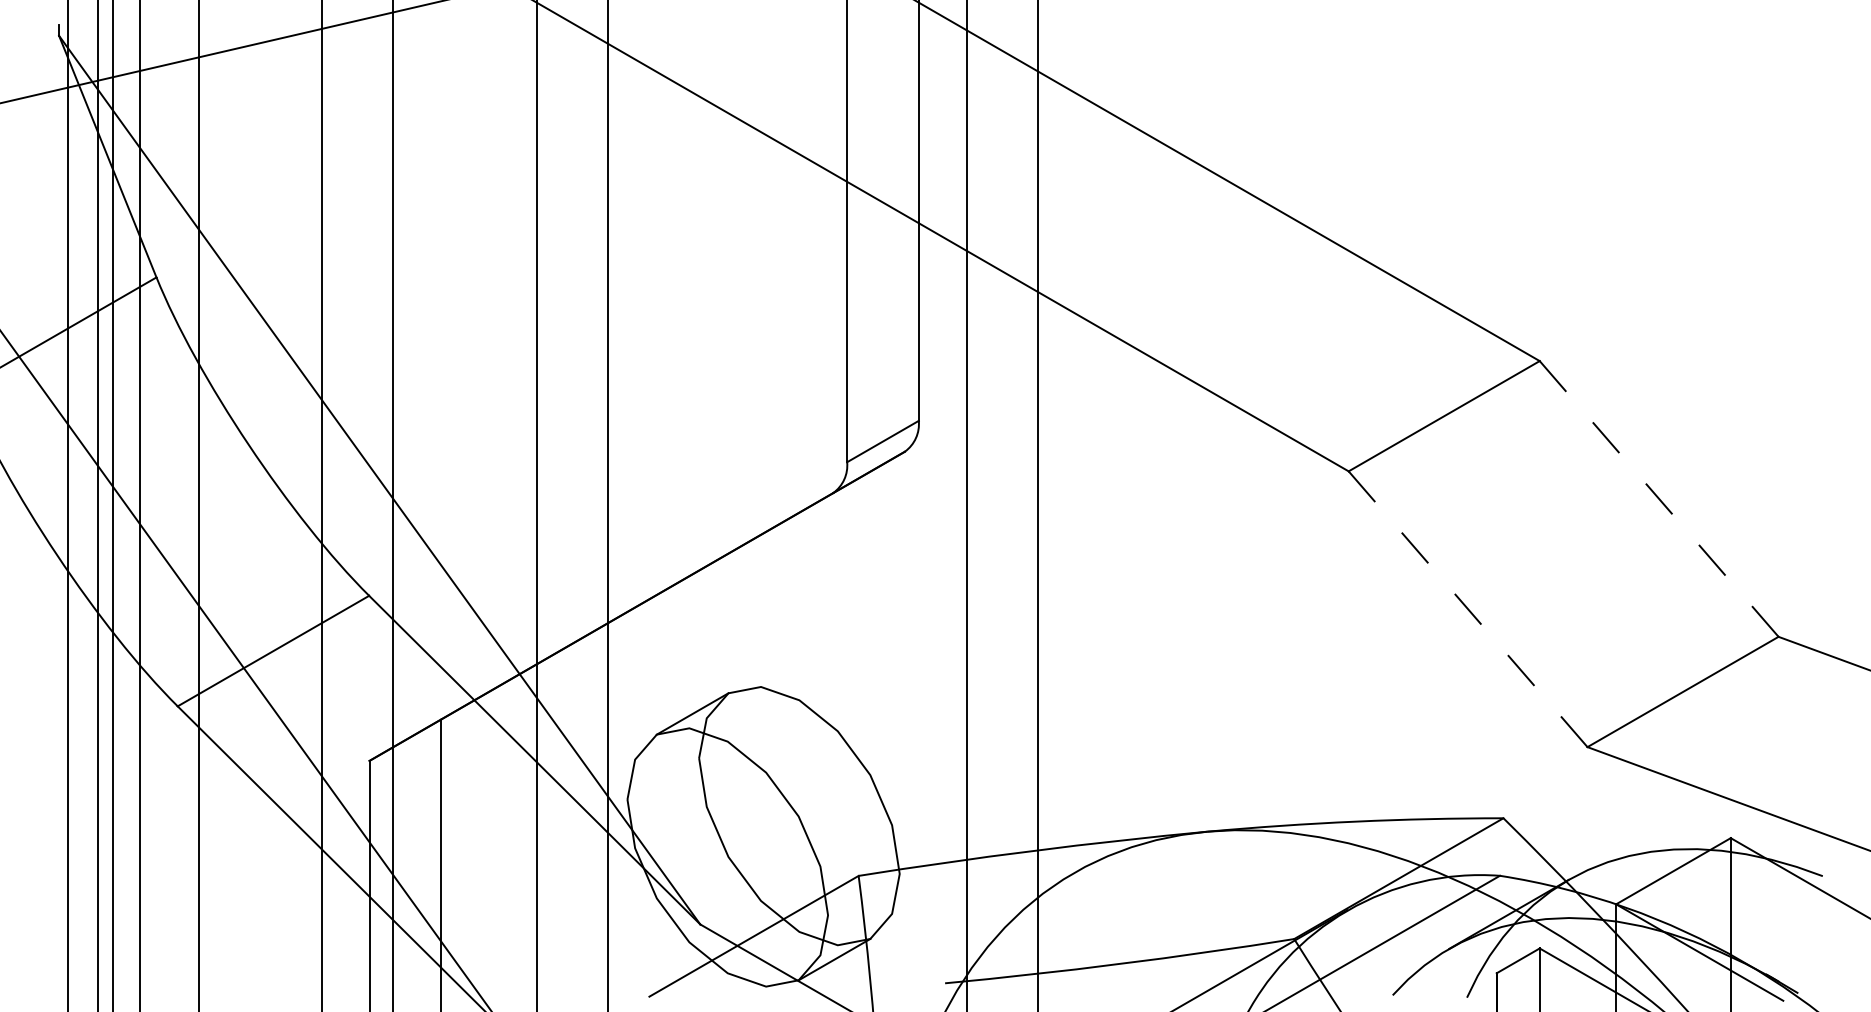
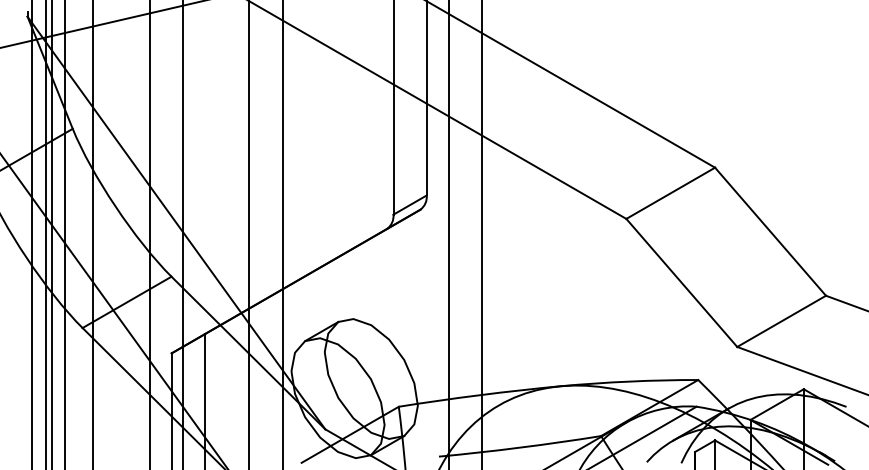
line: (1659, 498) -> (770, 231), dashed -> solid
line: (1467, 608) -> (681, 282), dashed -> solid

